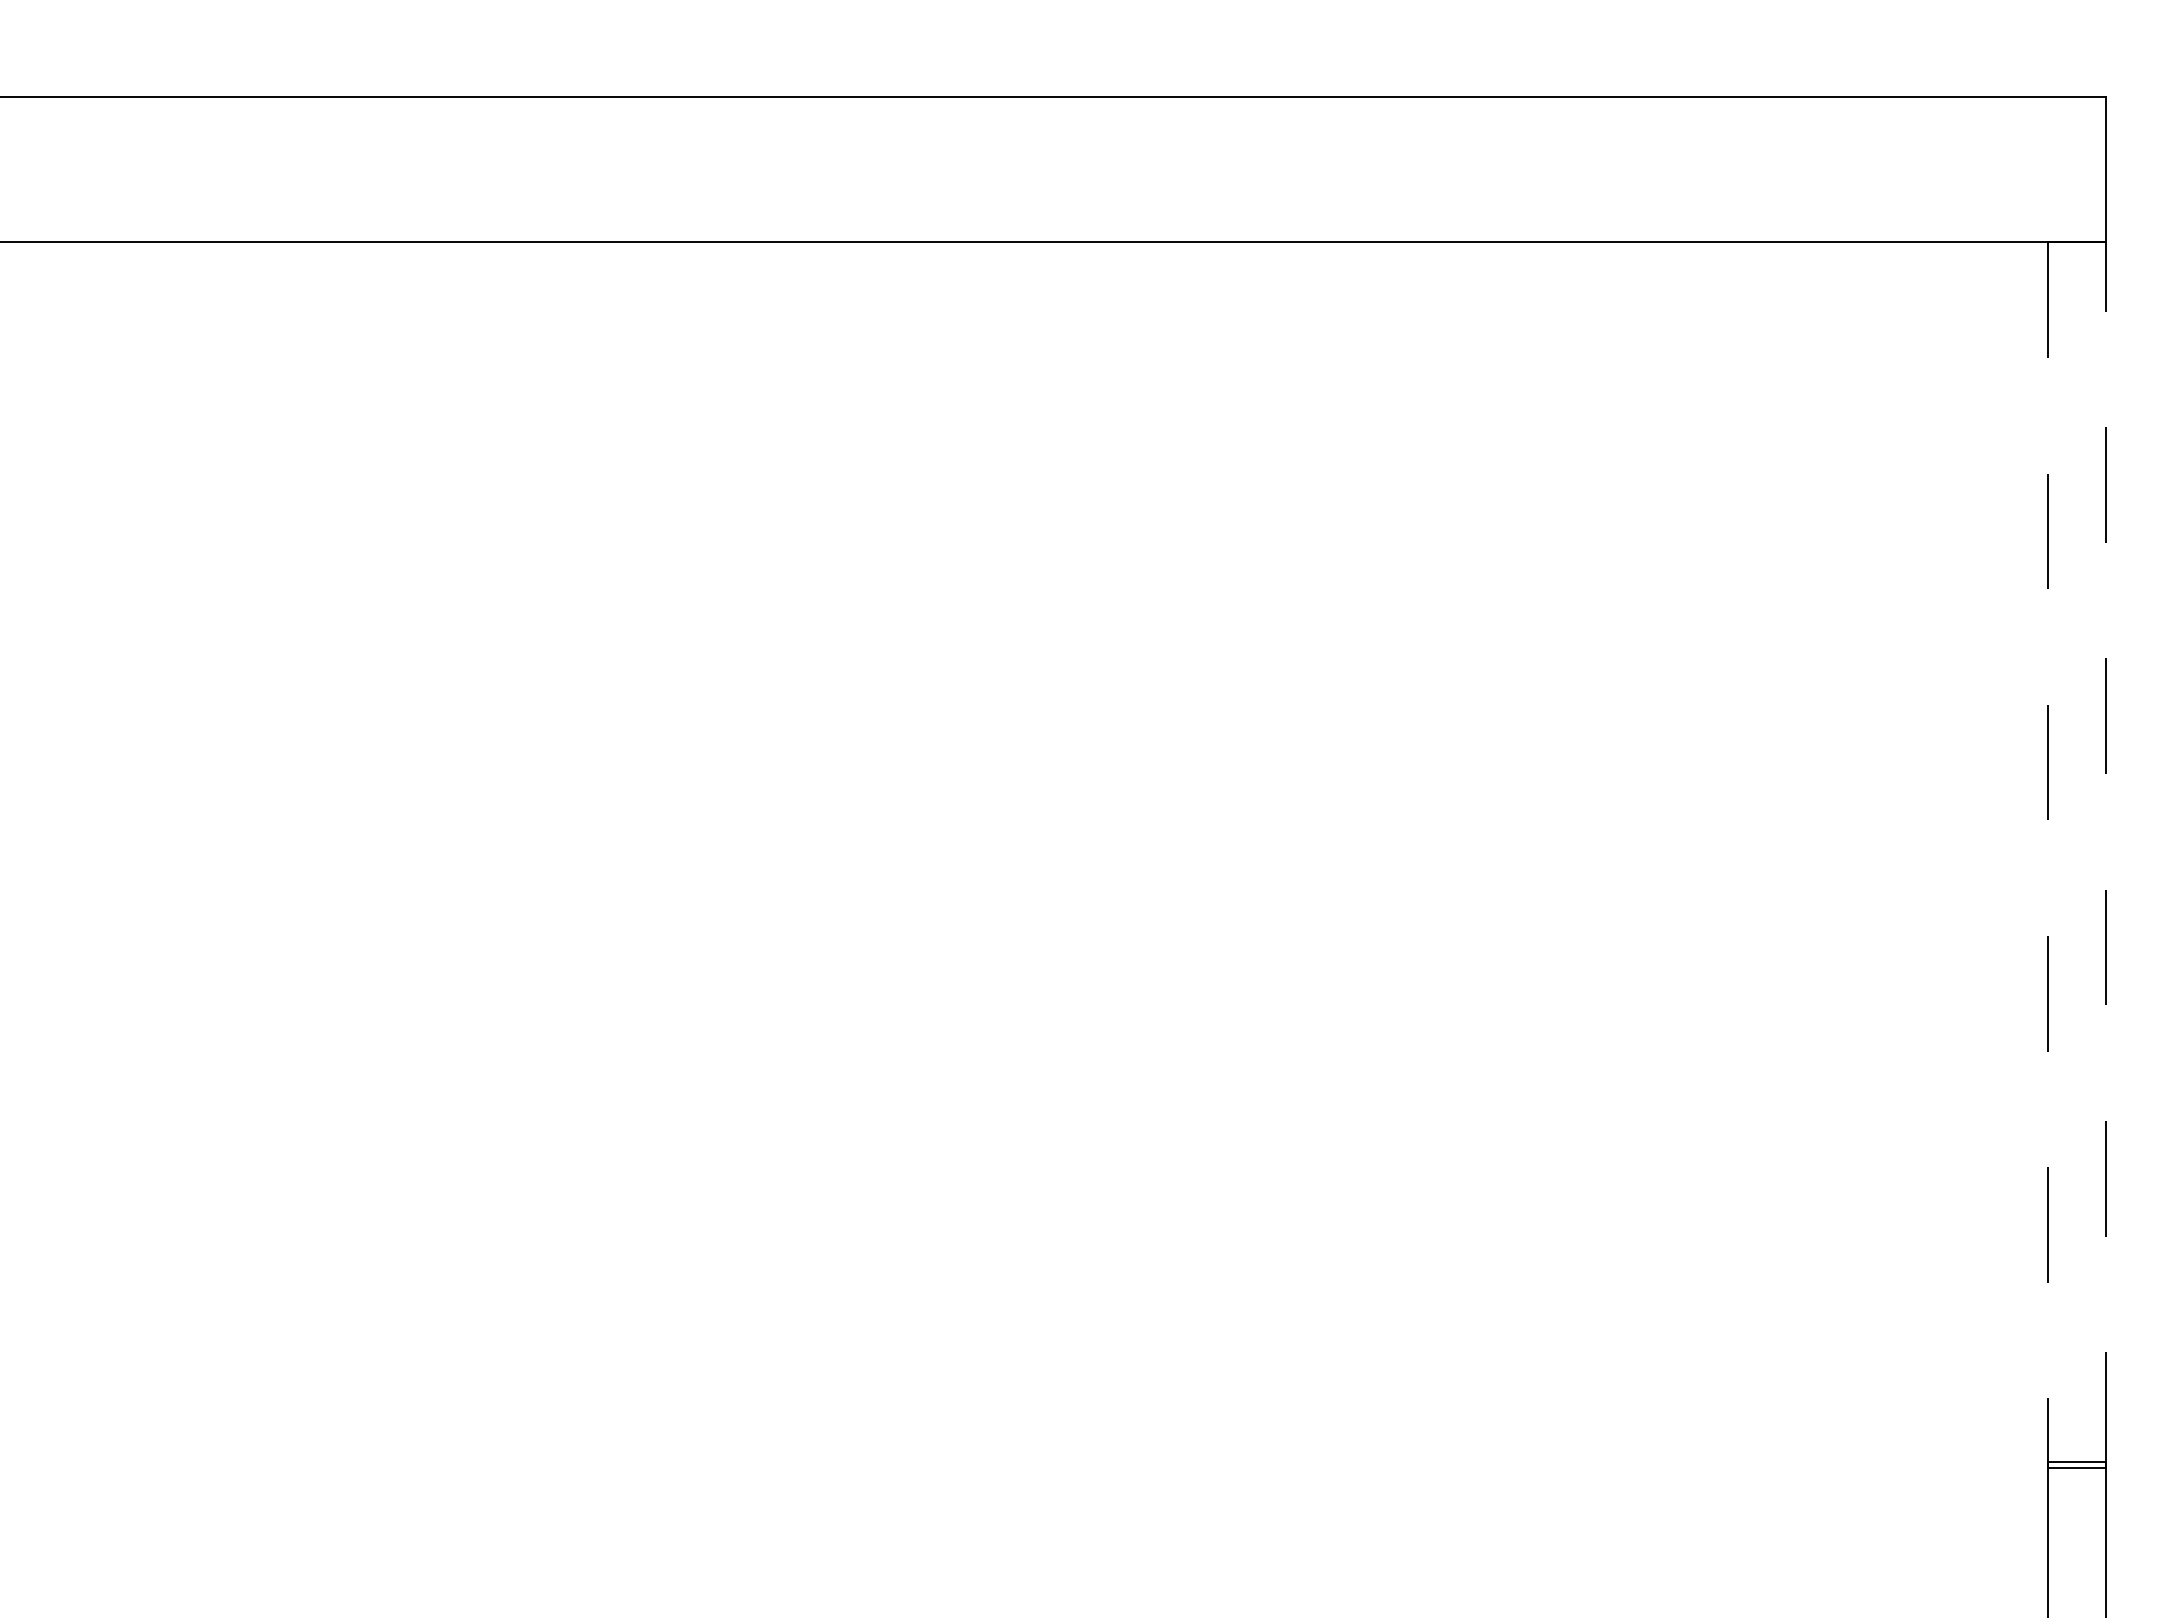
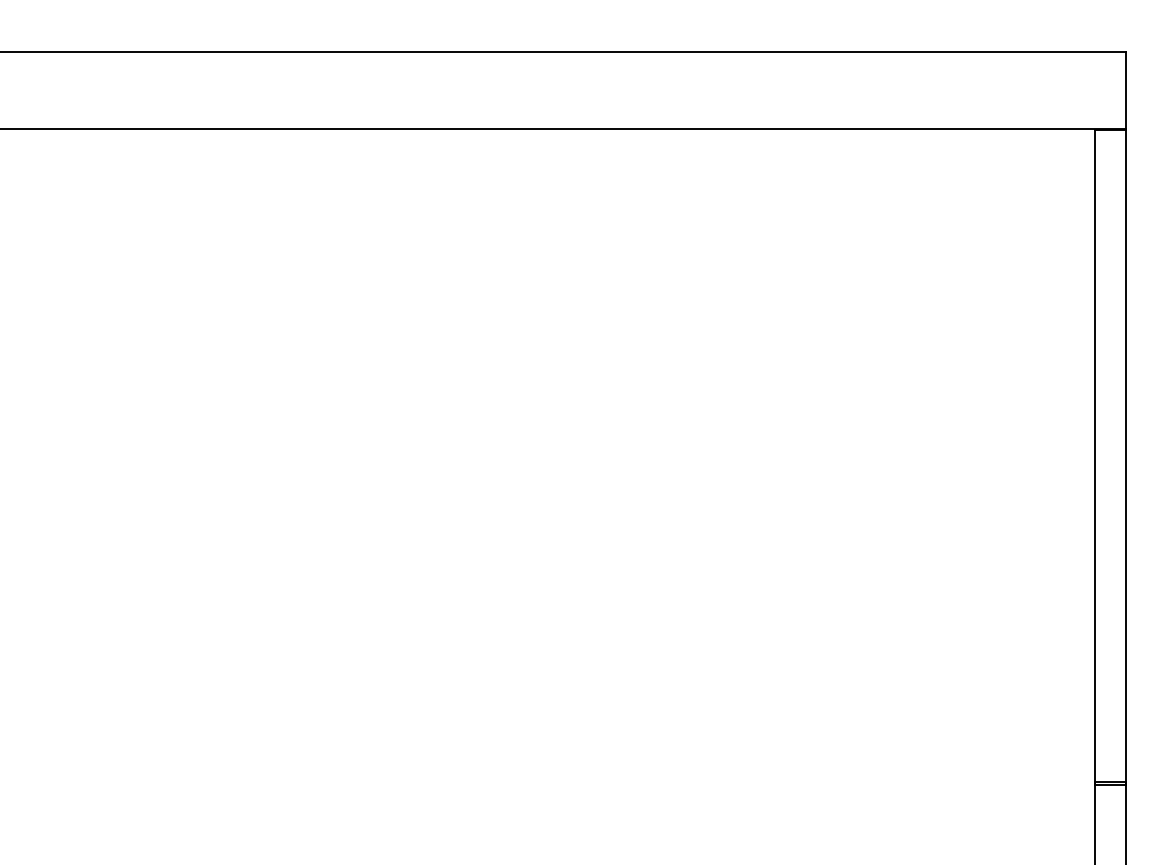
line: (2047, 855) -> (1094, 457), dashed -> solid
line: (2105, 855) -> (1125, 457), dashed -> solid

